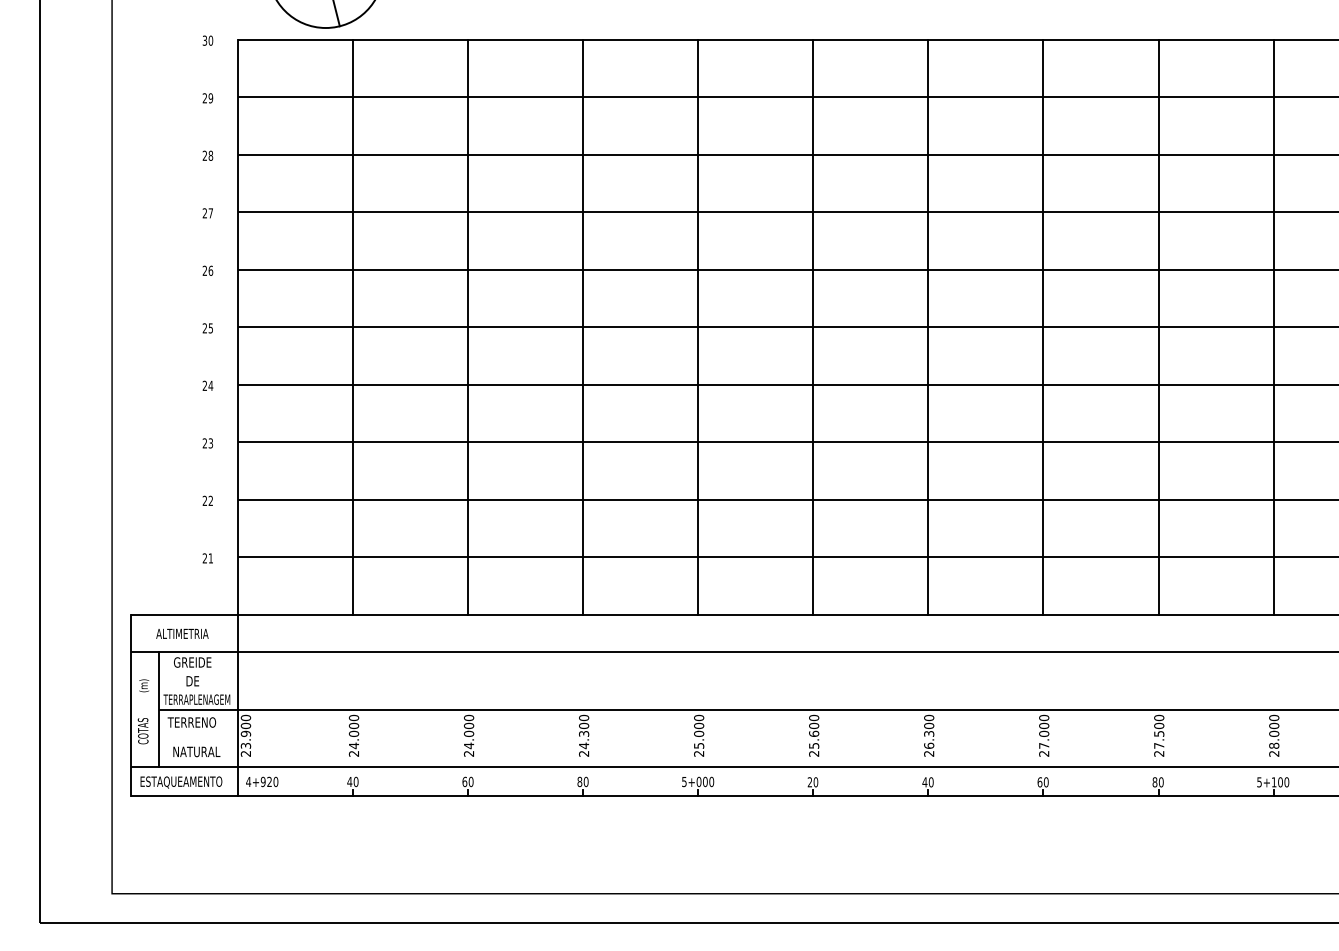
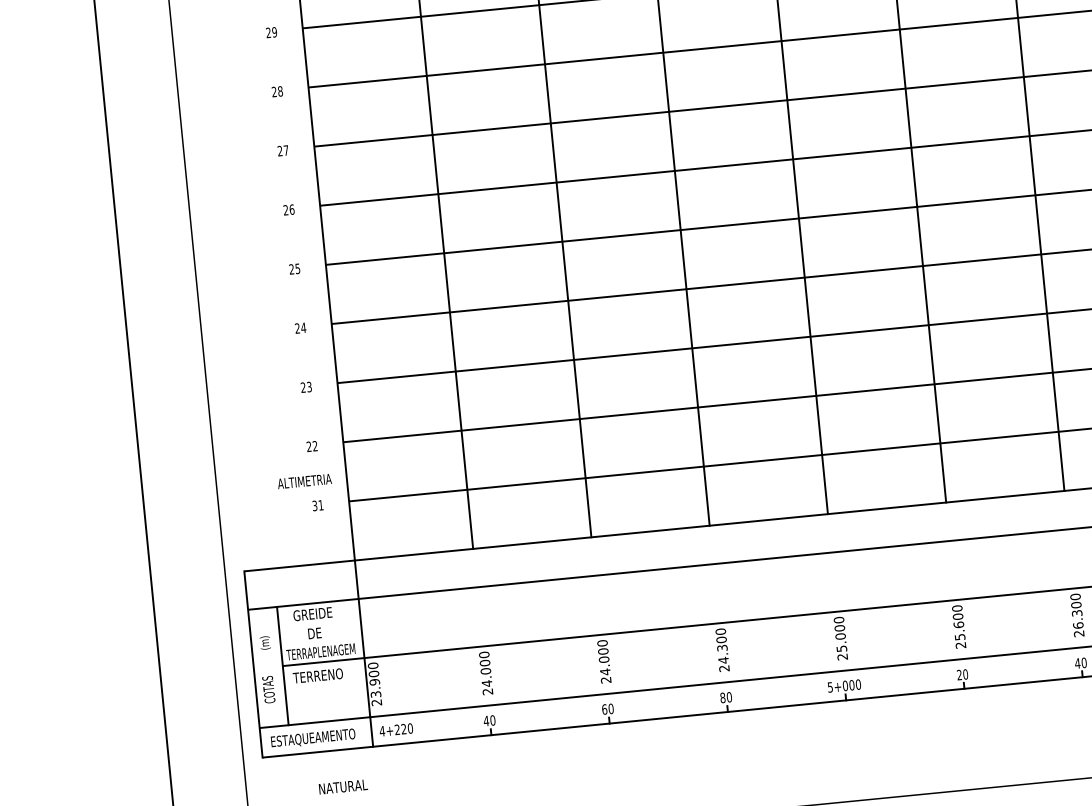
text: (204, 558) -> (314, 506), 21 -> 31
text: (182, 633) -> (304, 481), moved
text: (196, 751) -> (343, 786), moved
text: (262, 782) -> (396, 730), 4+920 -> 4+220

